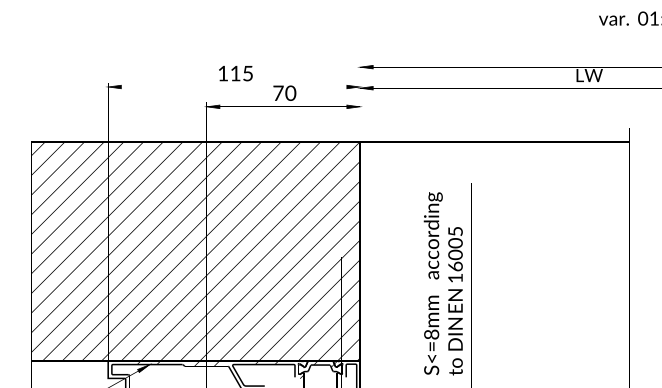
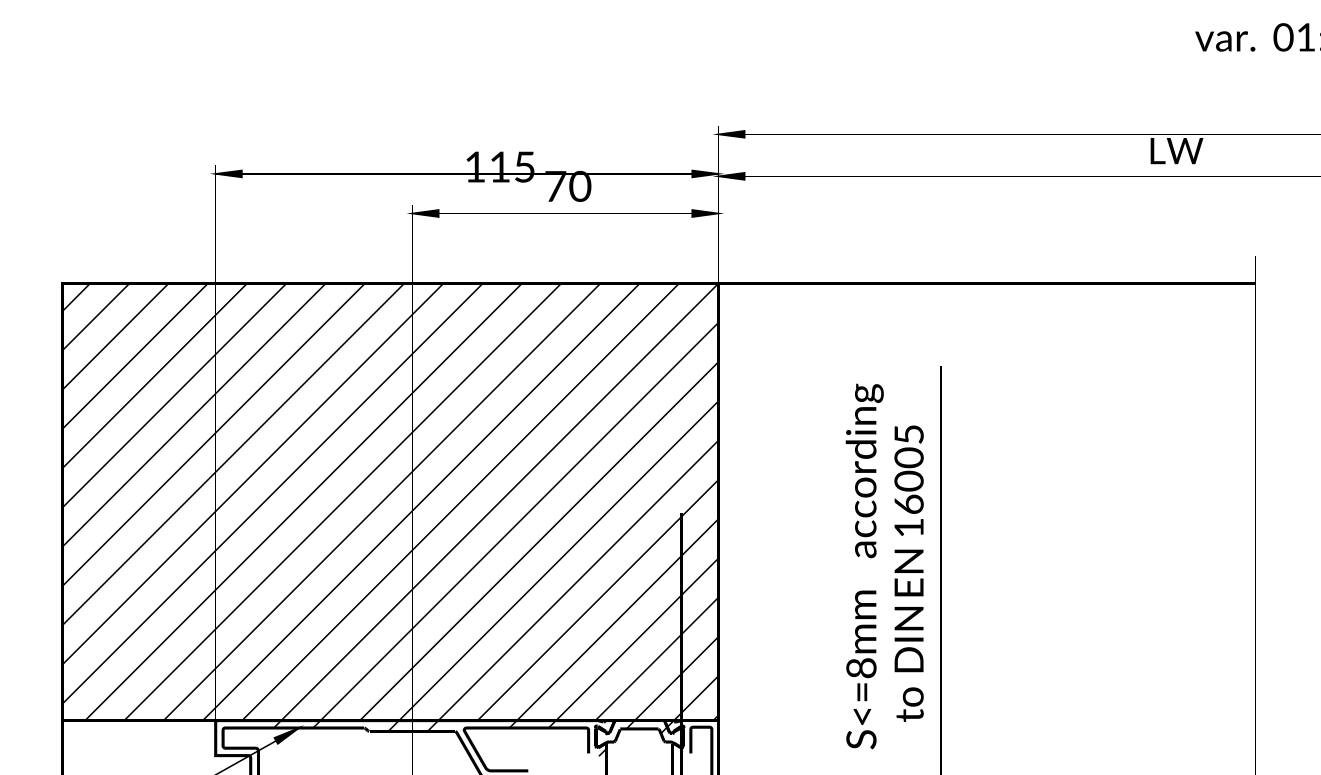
text: (235, 73) -> (499, 166), moved
text: (455, 301) -> (909, 574), moved

